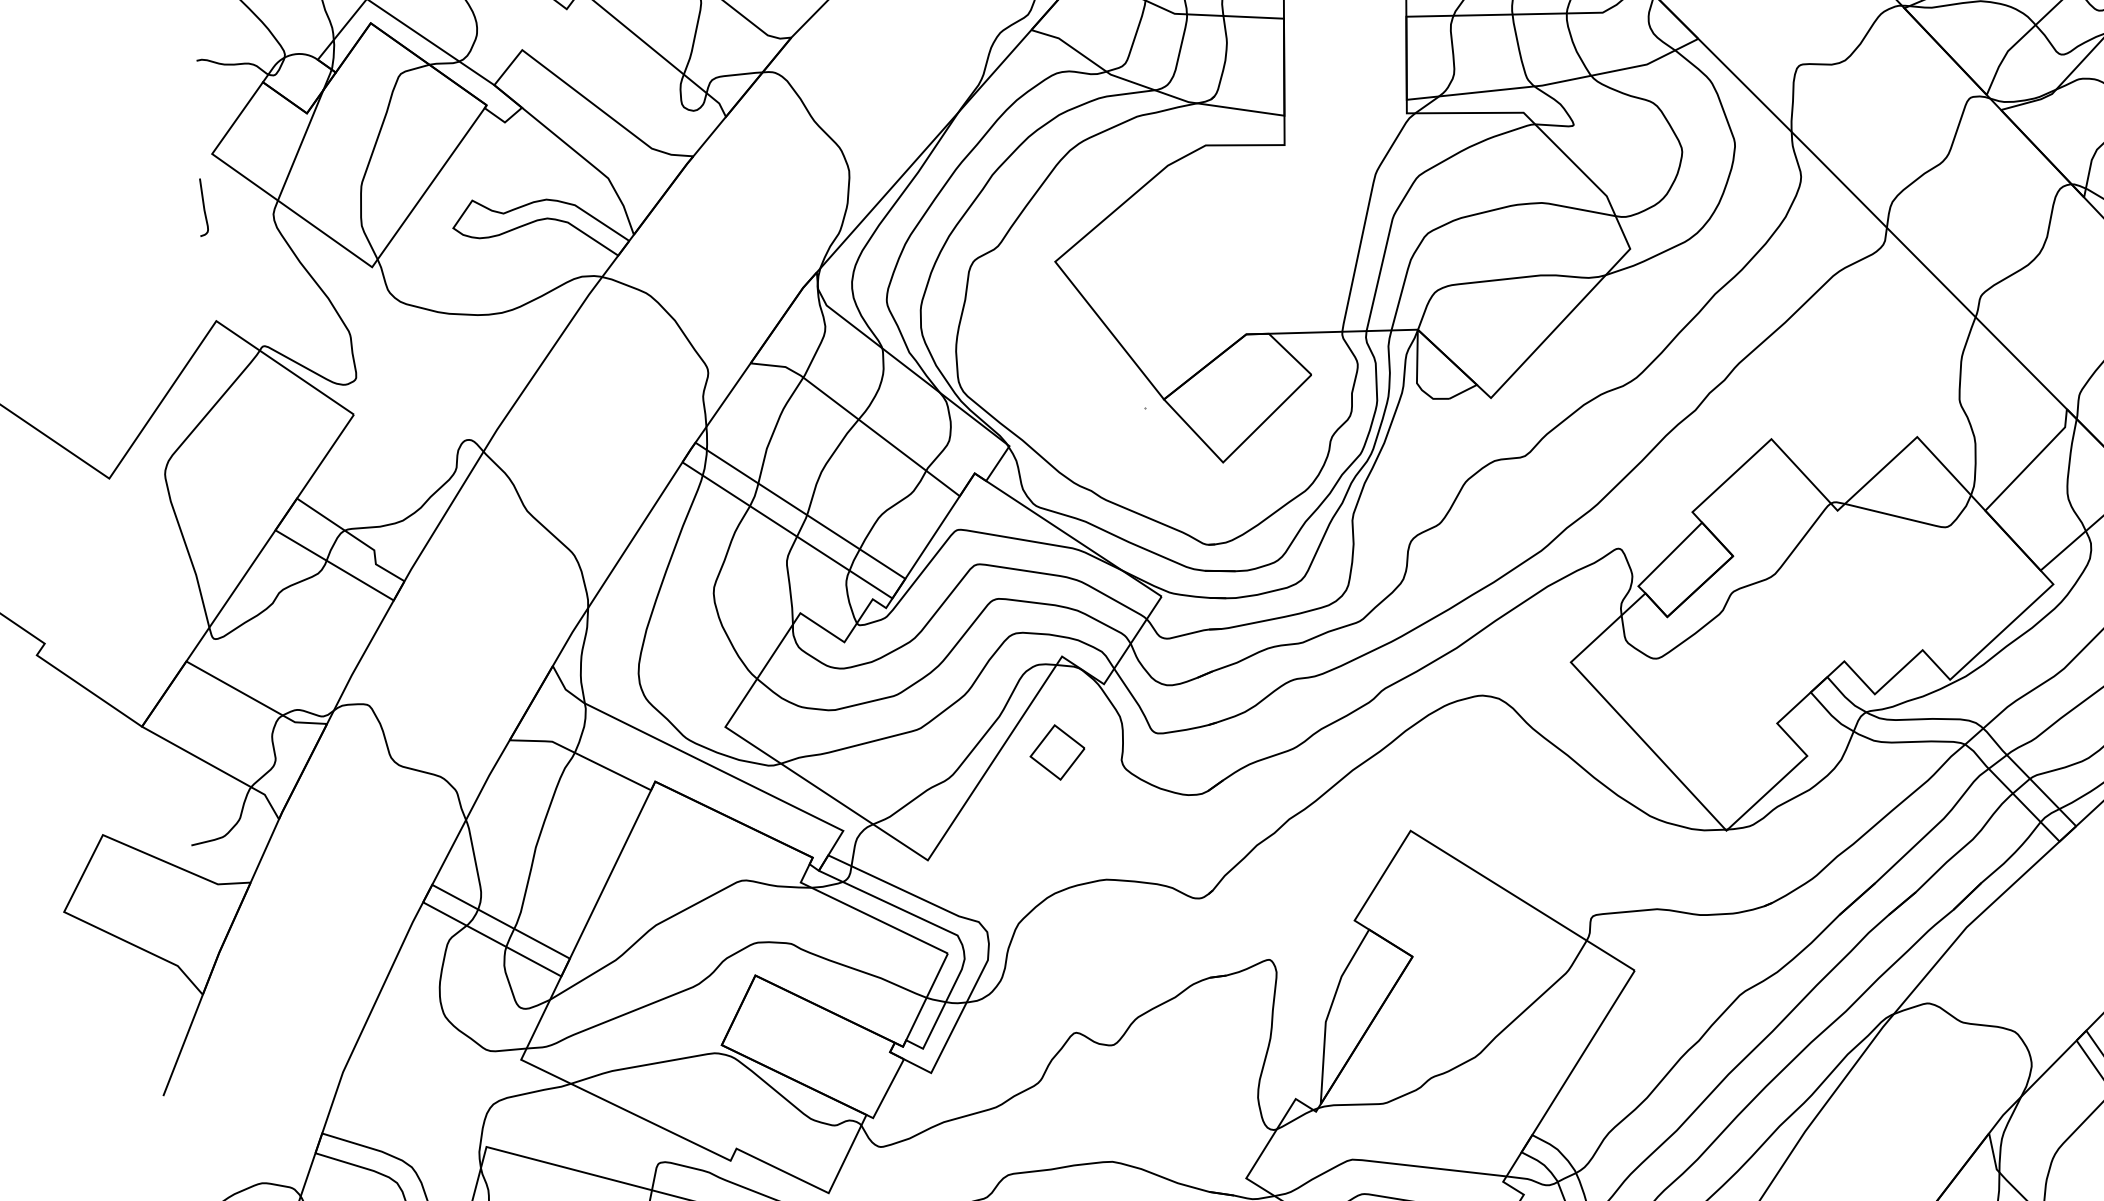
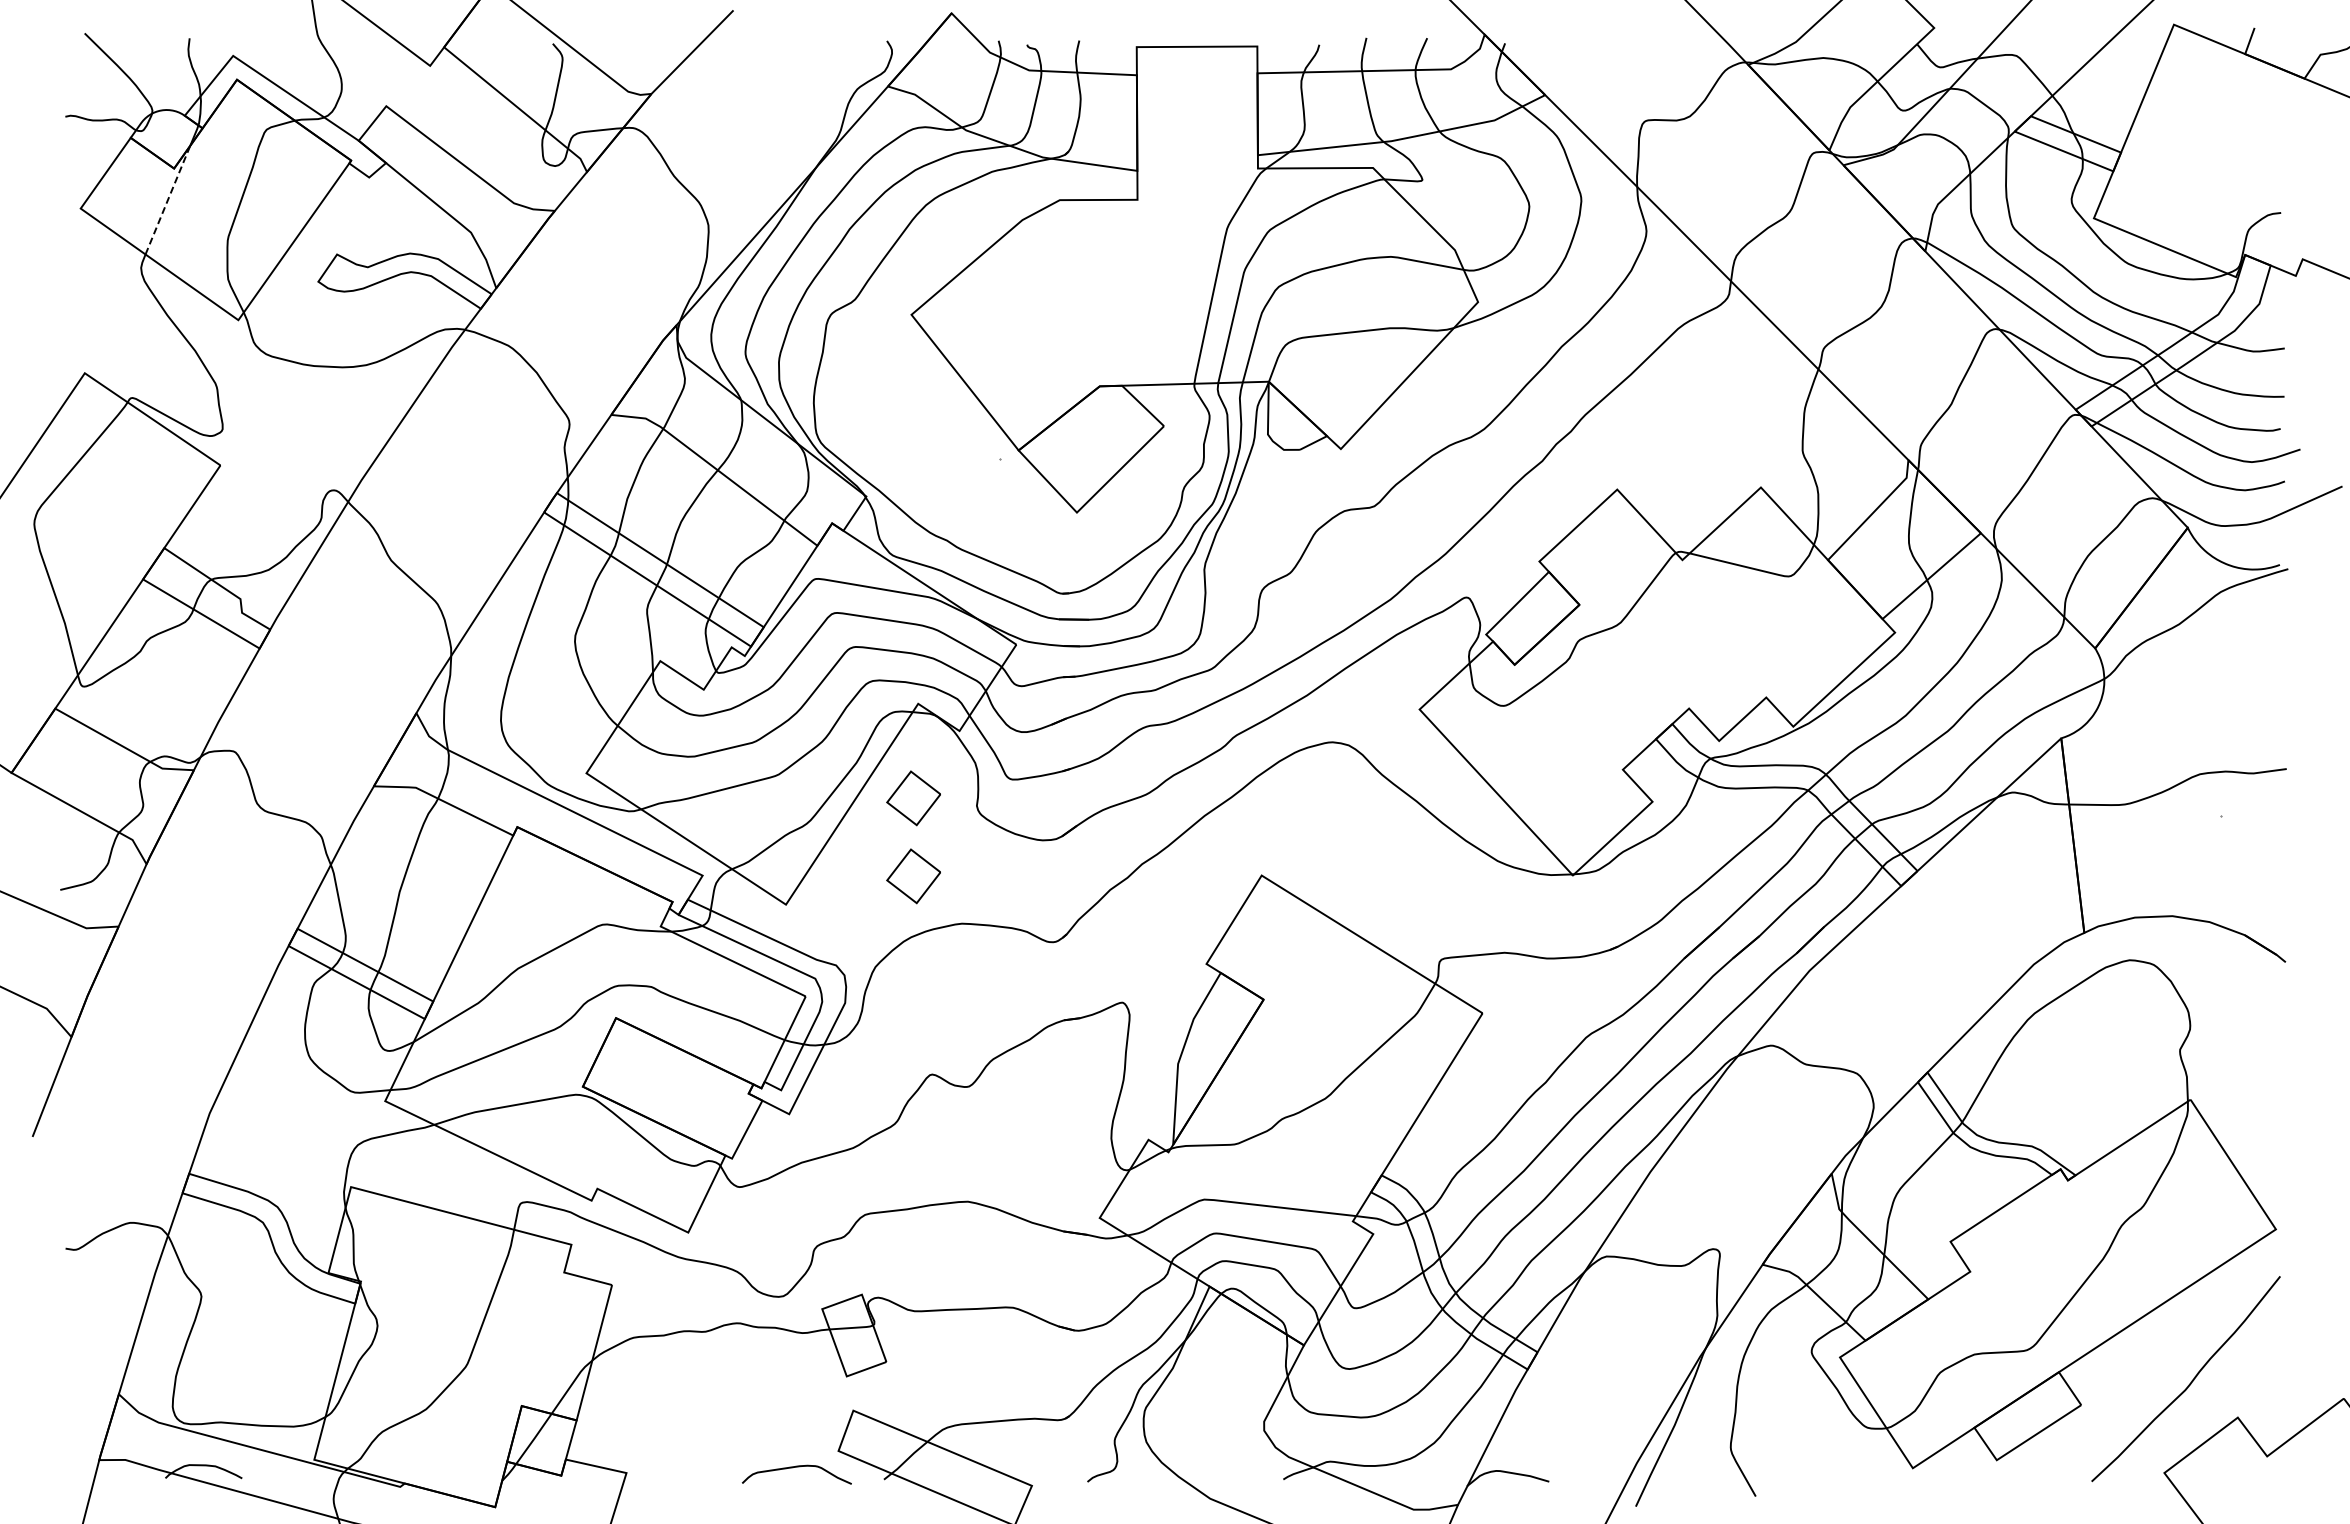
line: (300, 145) -> (167, 200), solid -> dashed
curve: (203, 207) -> (72, 261), removed
part: (1057, 831) -> (913, 876), added

